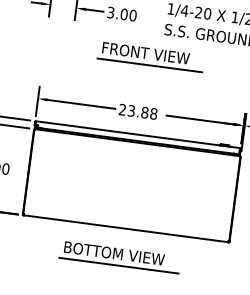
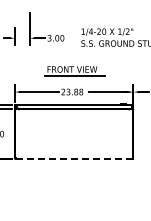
part: (149, 57) -> (74, 71), moved
line: (126, 228) -> (74, 158), solid -> dashed
part: (119, 257) -> (72, 175), removed

